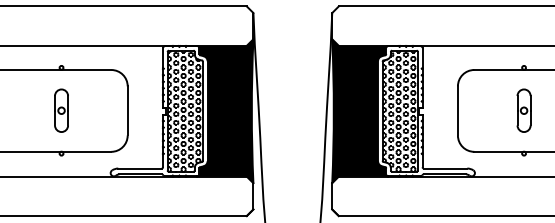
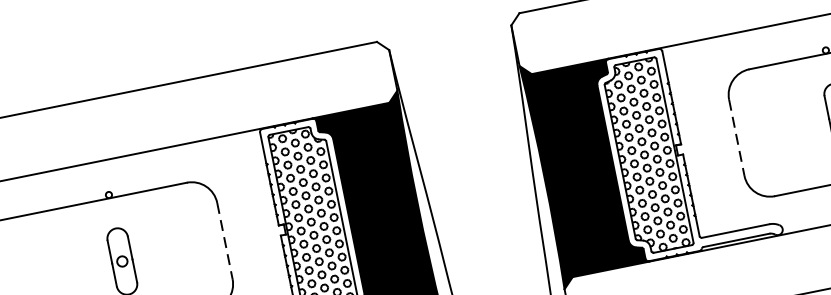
line: (127, 110) -> (224, 240), solid -> dashed
line: (457, 110) -> (736, 137), solid -> dashed

